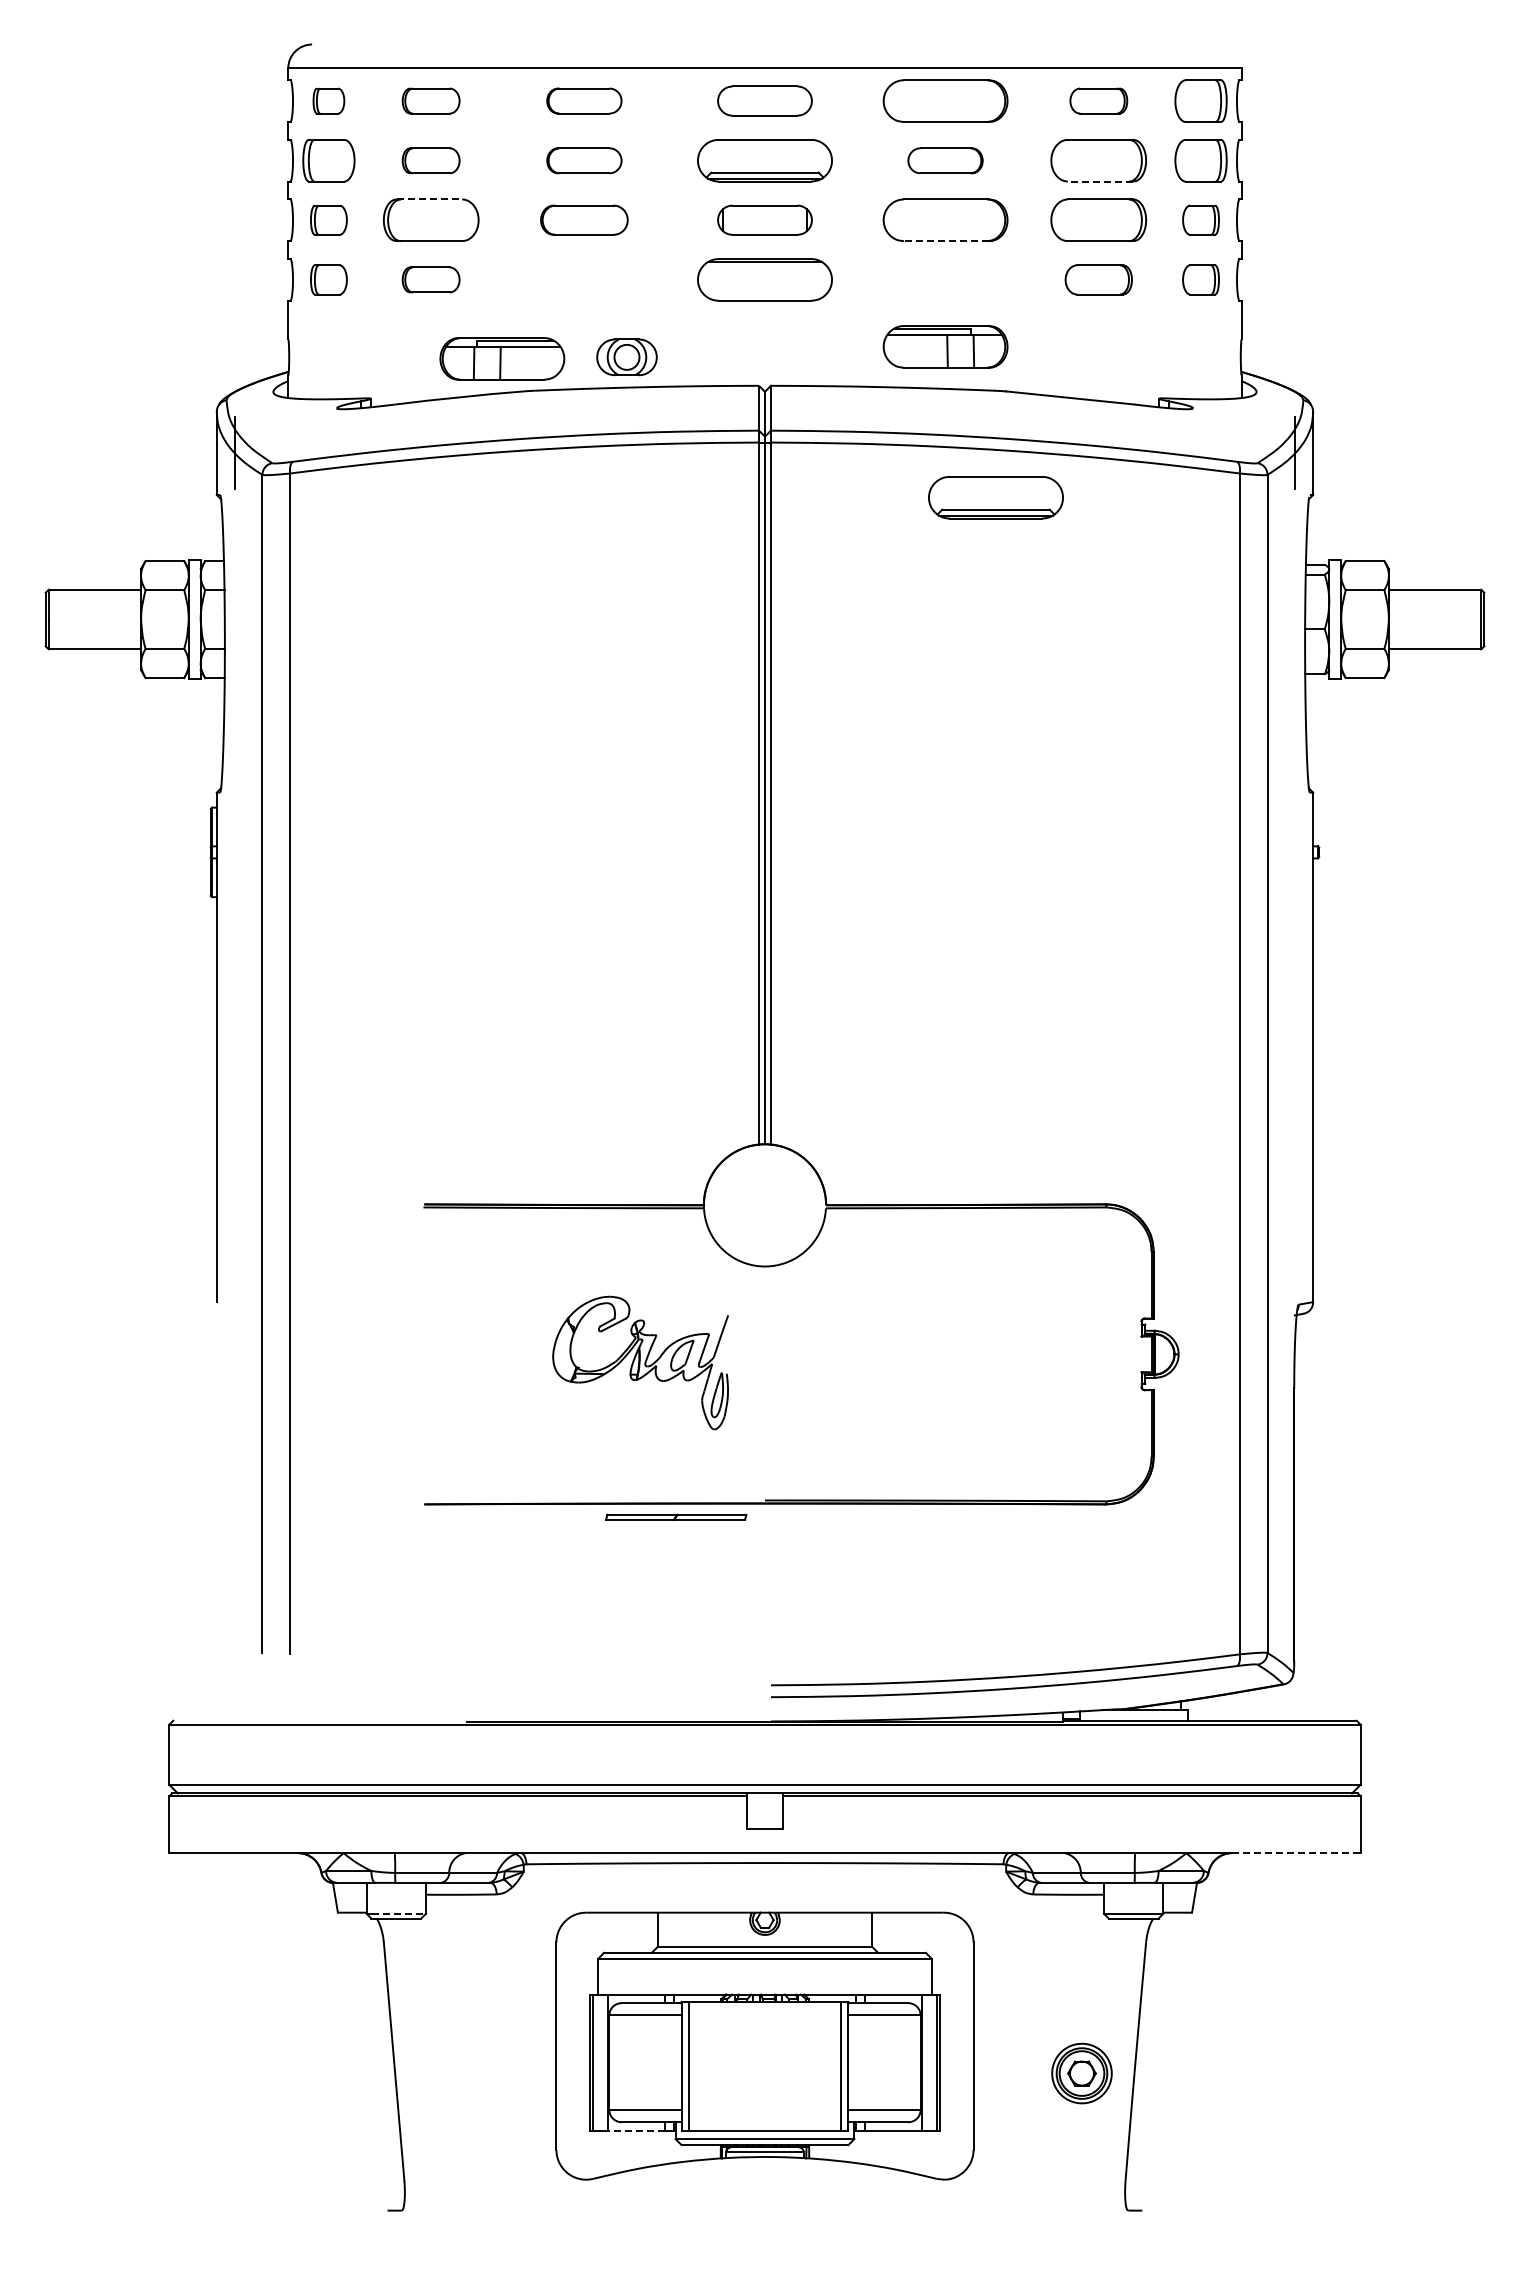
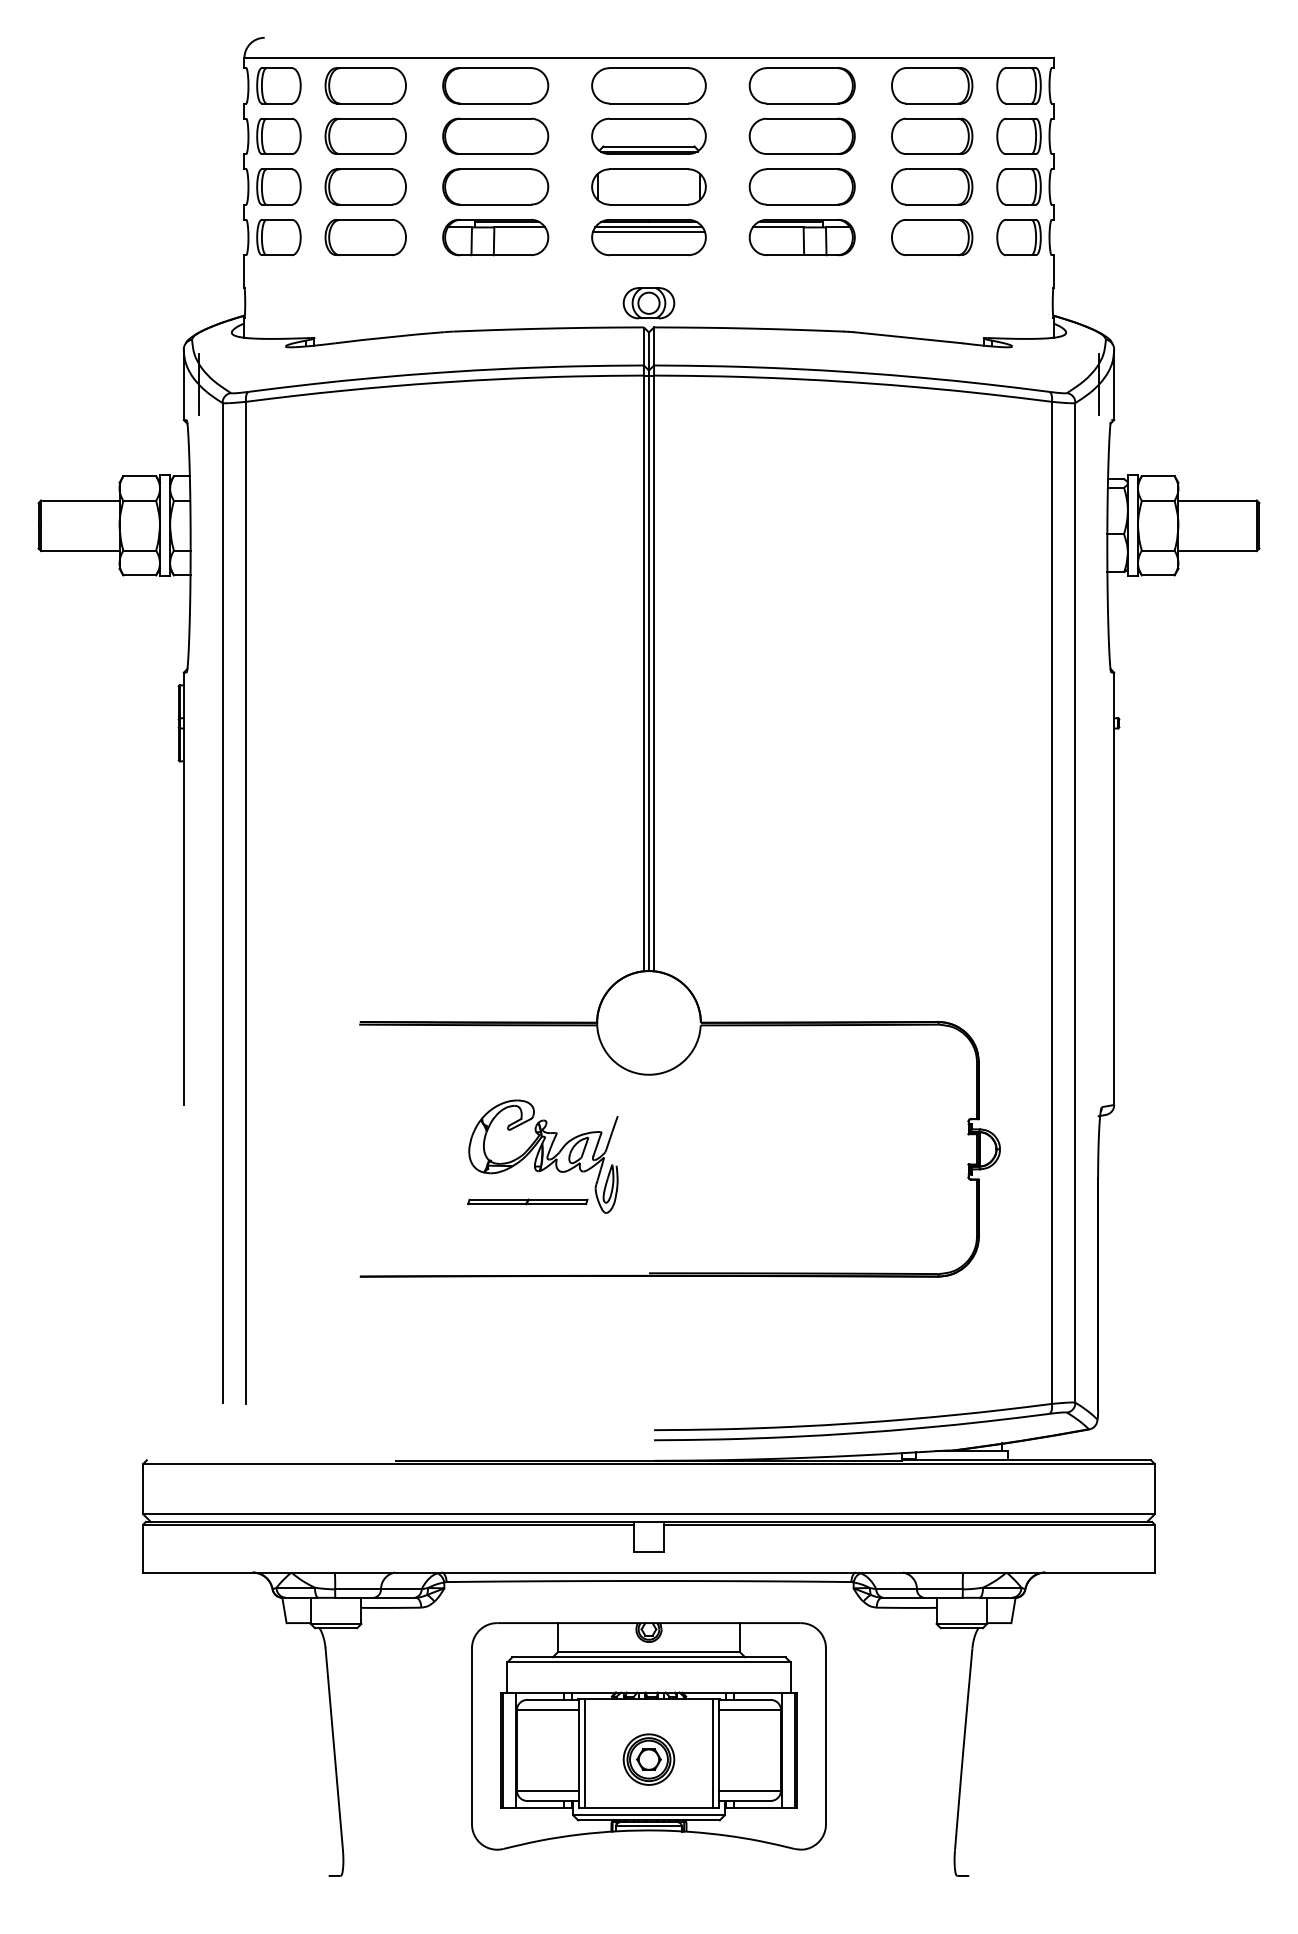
part: (328, 100) -> (278, 85), size x1.67
part: (430, 100) -> (365, 85), size x1.67
part: (584, 100) -> (495, 85), size x1.67
part: (764, 100) -> (648, 85), size x1.43
part: (1098, 100) -> (932, 85), size x1.67
part: (430, 160) -> (365, 136), size x1.67
part: (584, 160) -> (495, 136), size x1.67
part: (945, 160) -> (802, 136), size x1.67
line: (1100, 181) -> (933, 154), dashed -> solid
line: (429, 199) -> (364, 169), dashed -> solid
part: (328, 219) -> (278, 186), size x1.43
part: (584, 219) -> (495, 186), size x1.43
part: (764, 219) -> (648, 186), size x1.43
part: (1200, 219) -> (1018, 186), size x1.43
line: (946, 241) -> (803, 204), dashed -> solid
line: (764, 267) -> (648, 227), added
line: (764, 273) -> (648, 232), added
part: (328, 279) -> (278, 237), size x1.43
part: (430, 279) -> (365, 237), size x1.67
part: (1098, 279) -> (932, 237), size x1.43
part: (1200, 279) -> (1018, 237), size x1.43
part: (945, 346) -> (802, 237), moved
part: (626, 357) -> (648, 303), moved
part: (502, 358) -> (495, 237), moved
part: (995, 497) -> (844, 422), removed
part: (676, 1516) -> (528, 1201), moved
line: (1296, 1853) -> (1100, 1572), dashed -> solid
line: (399, 1913) -> (338, 1623), dashed -> solid
part: (1081, 2073) -> (648, 1759), moved
line: (636, 2130) -> (539, 1807), dashed -> solid

